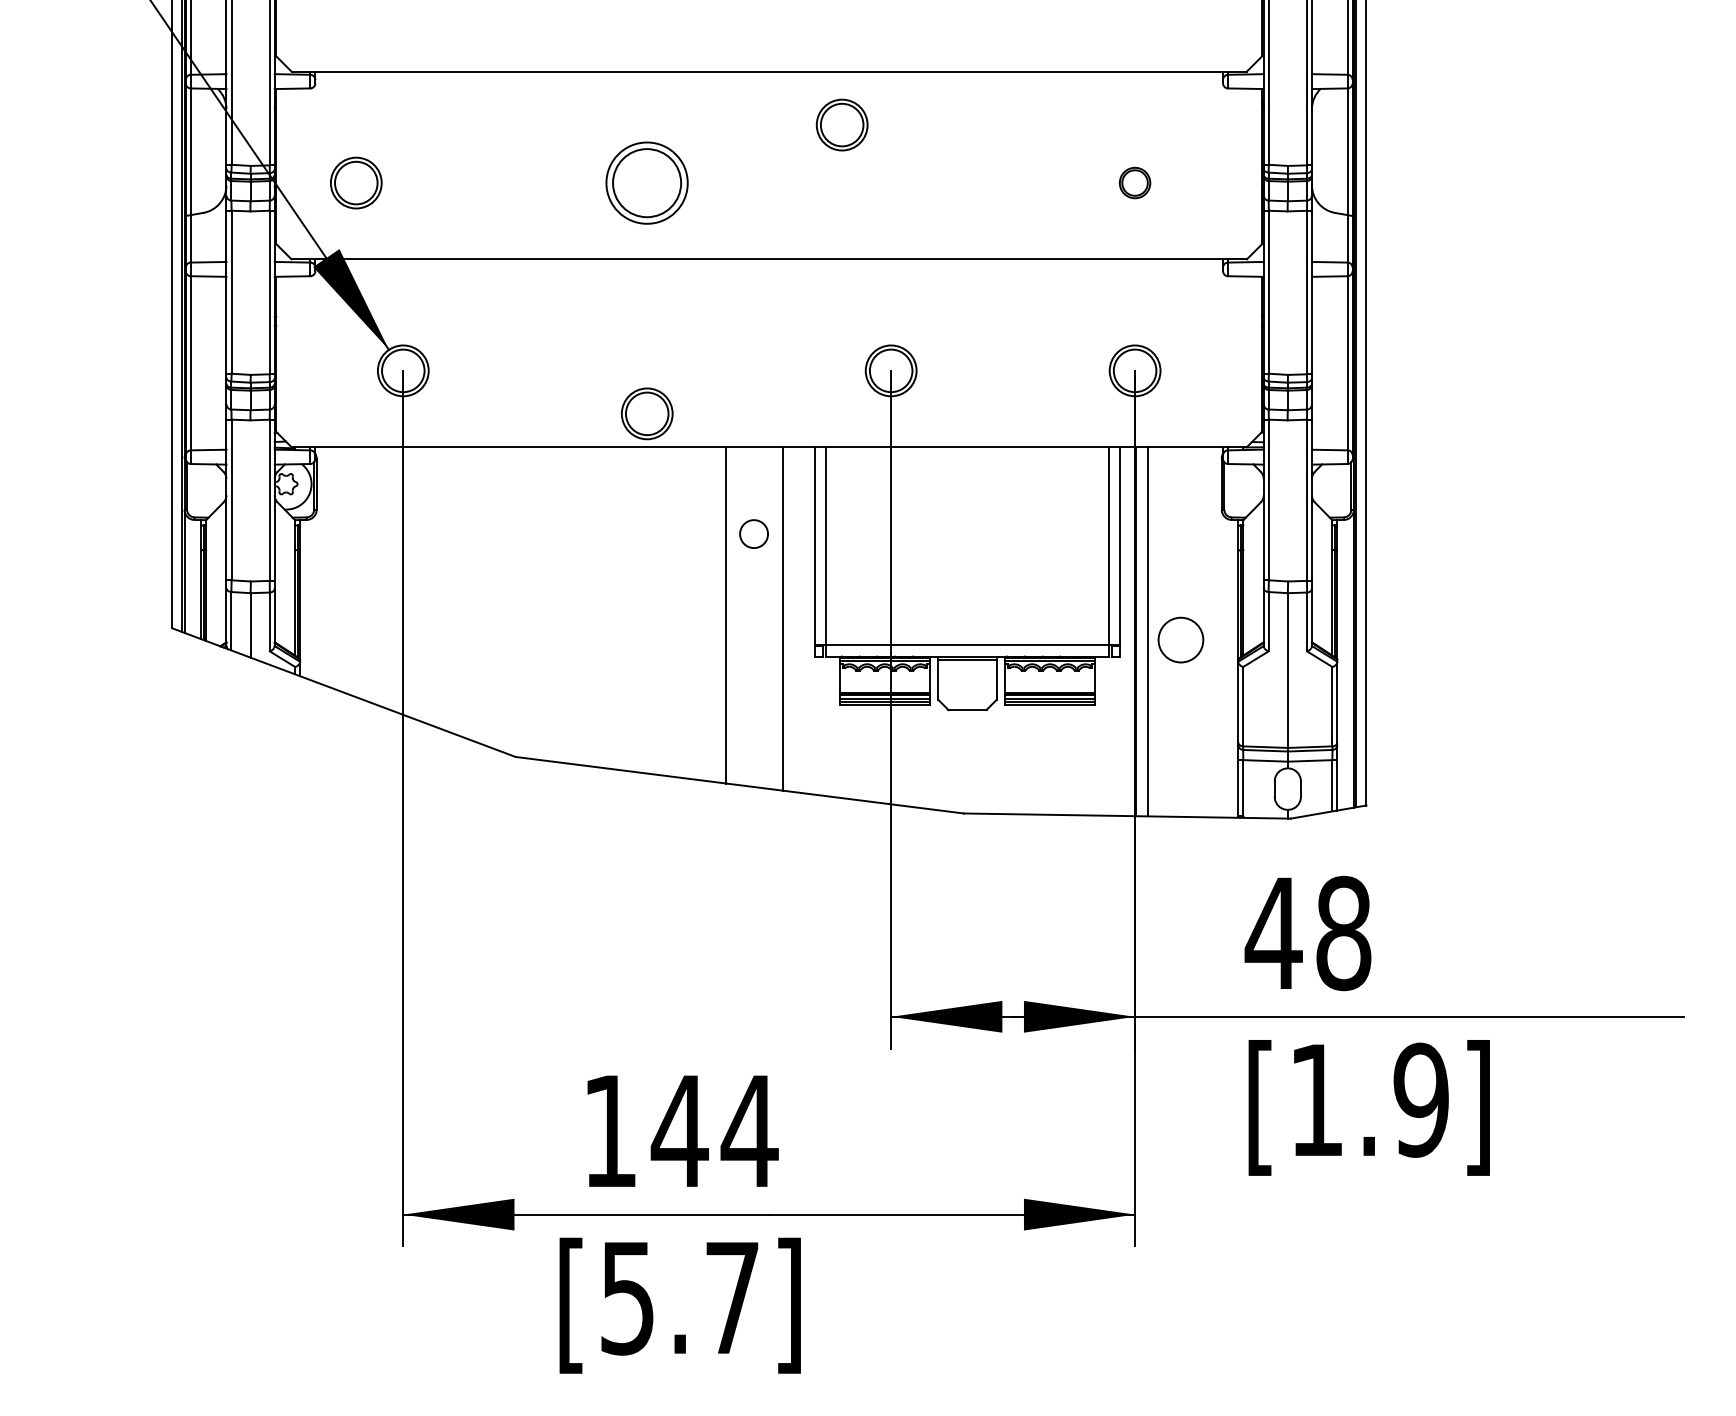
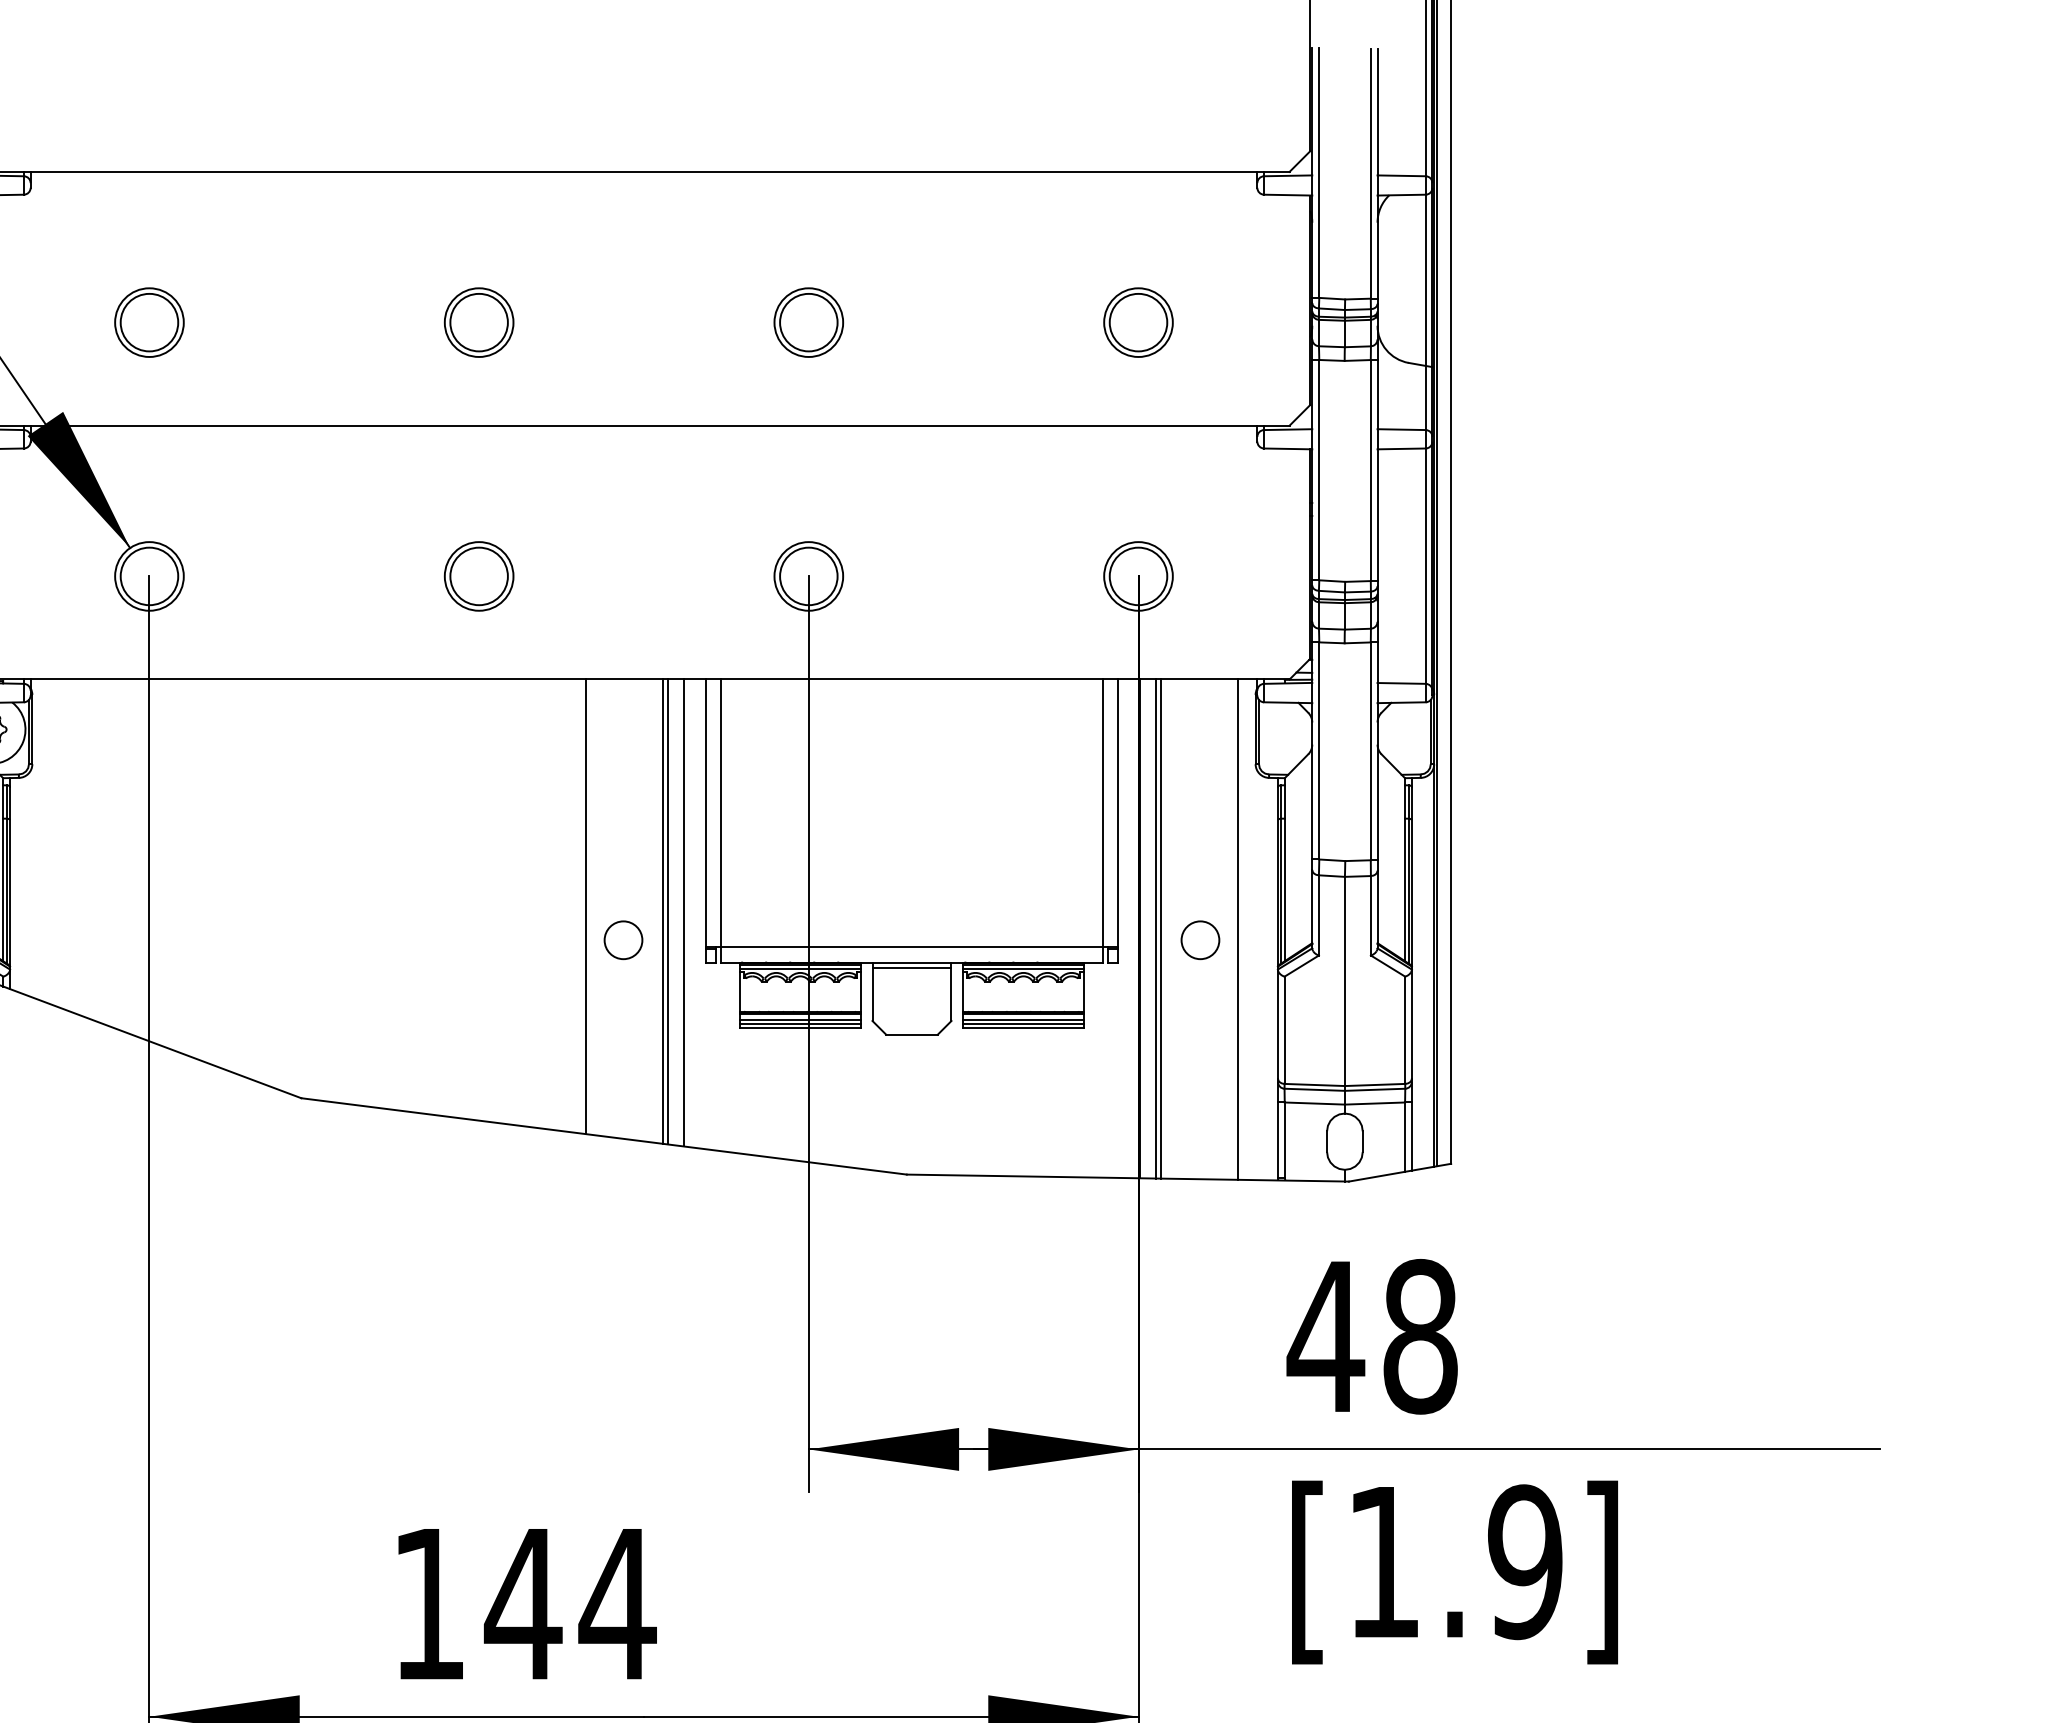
part: (841, 124) -> (807, 321), moved
part: (356, 182) -> (149, 321), moved
part: (647, 182) -> (479, 321), size x0.62
part: (1134, 182) -> (1137, 321), size x1.67
part: (647, 413) -> (479, 575), moved
circle: (753, 533) -> (622, 939), moved
line: (787, 619) -> (668, 912), added
line: (798, 619) -> (683, 912), added
line: (1151, 631) -> (1160, 928), added
line: (1208, 632) -> (1237, 930), added
circle: (1180, 640) -> (1199, 940), size x0.62

